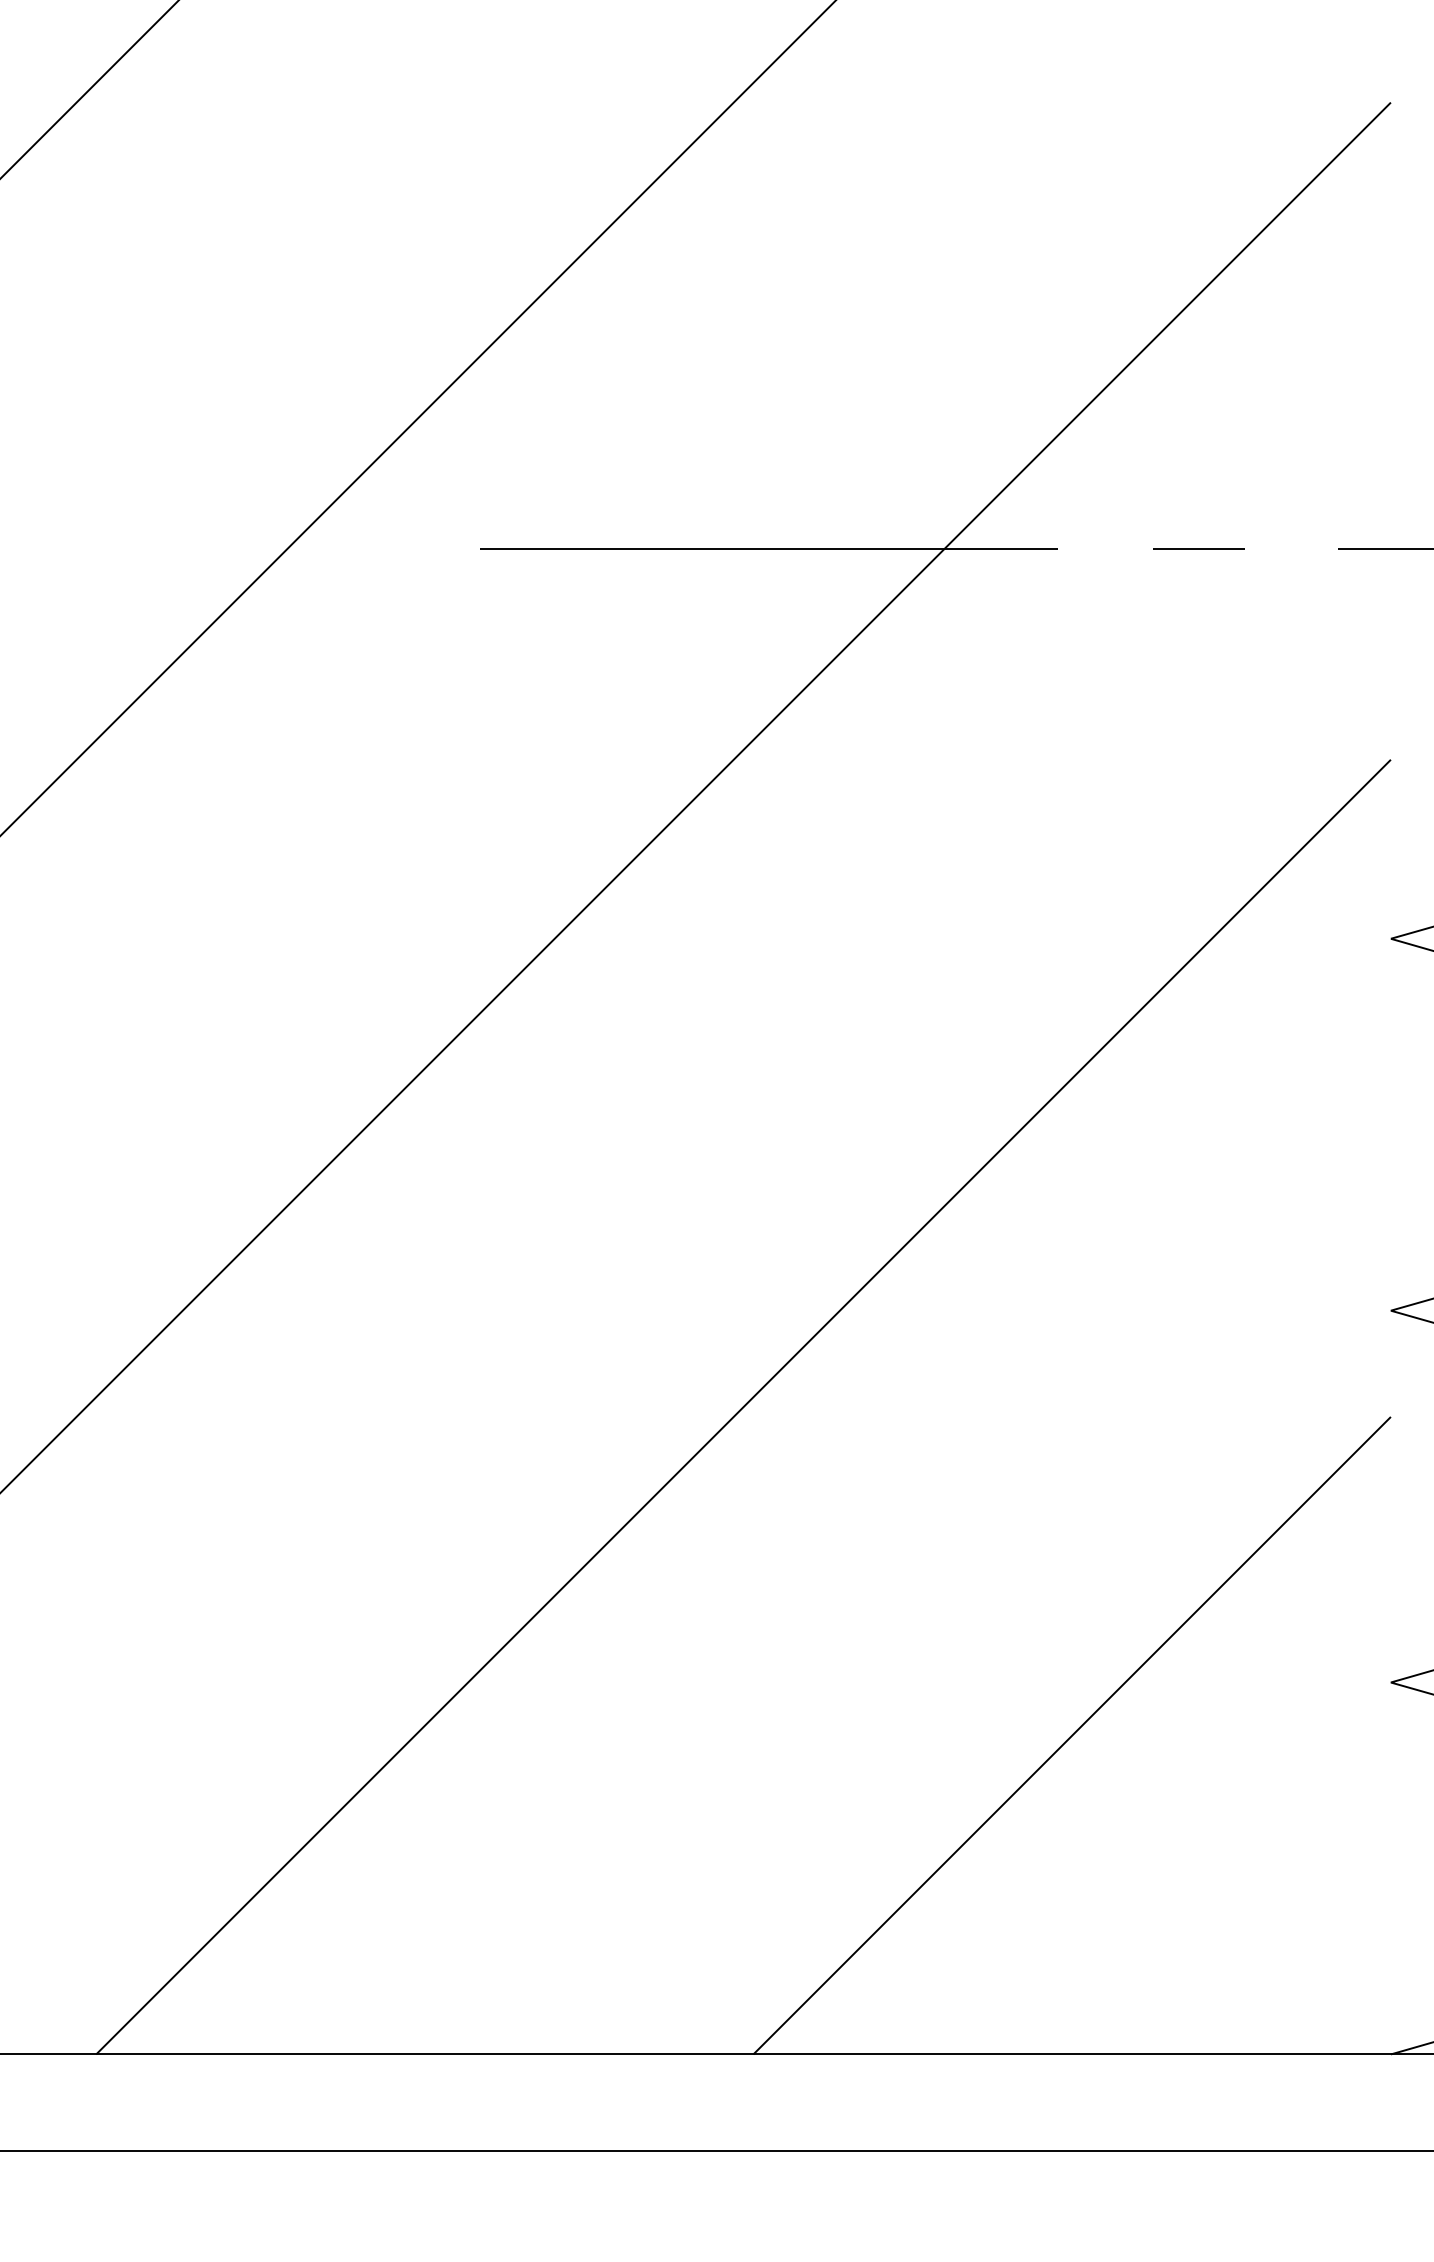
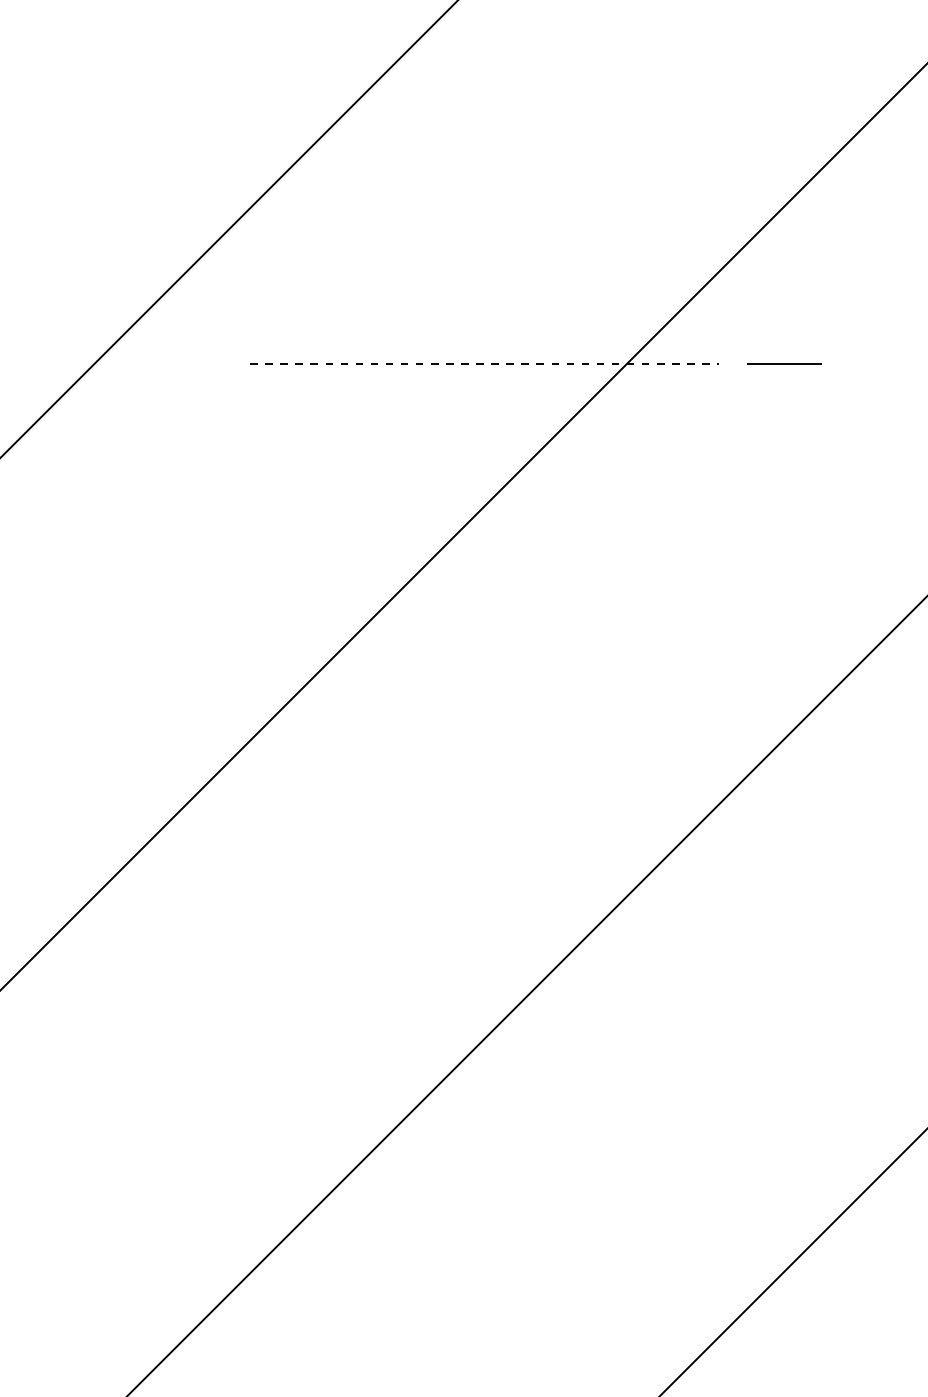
line: (1198, 548) -> (783, 363), moved
line: (769, 549) -> (484, 364), solid -> dashed

